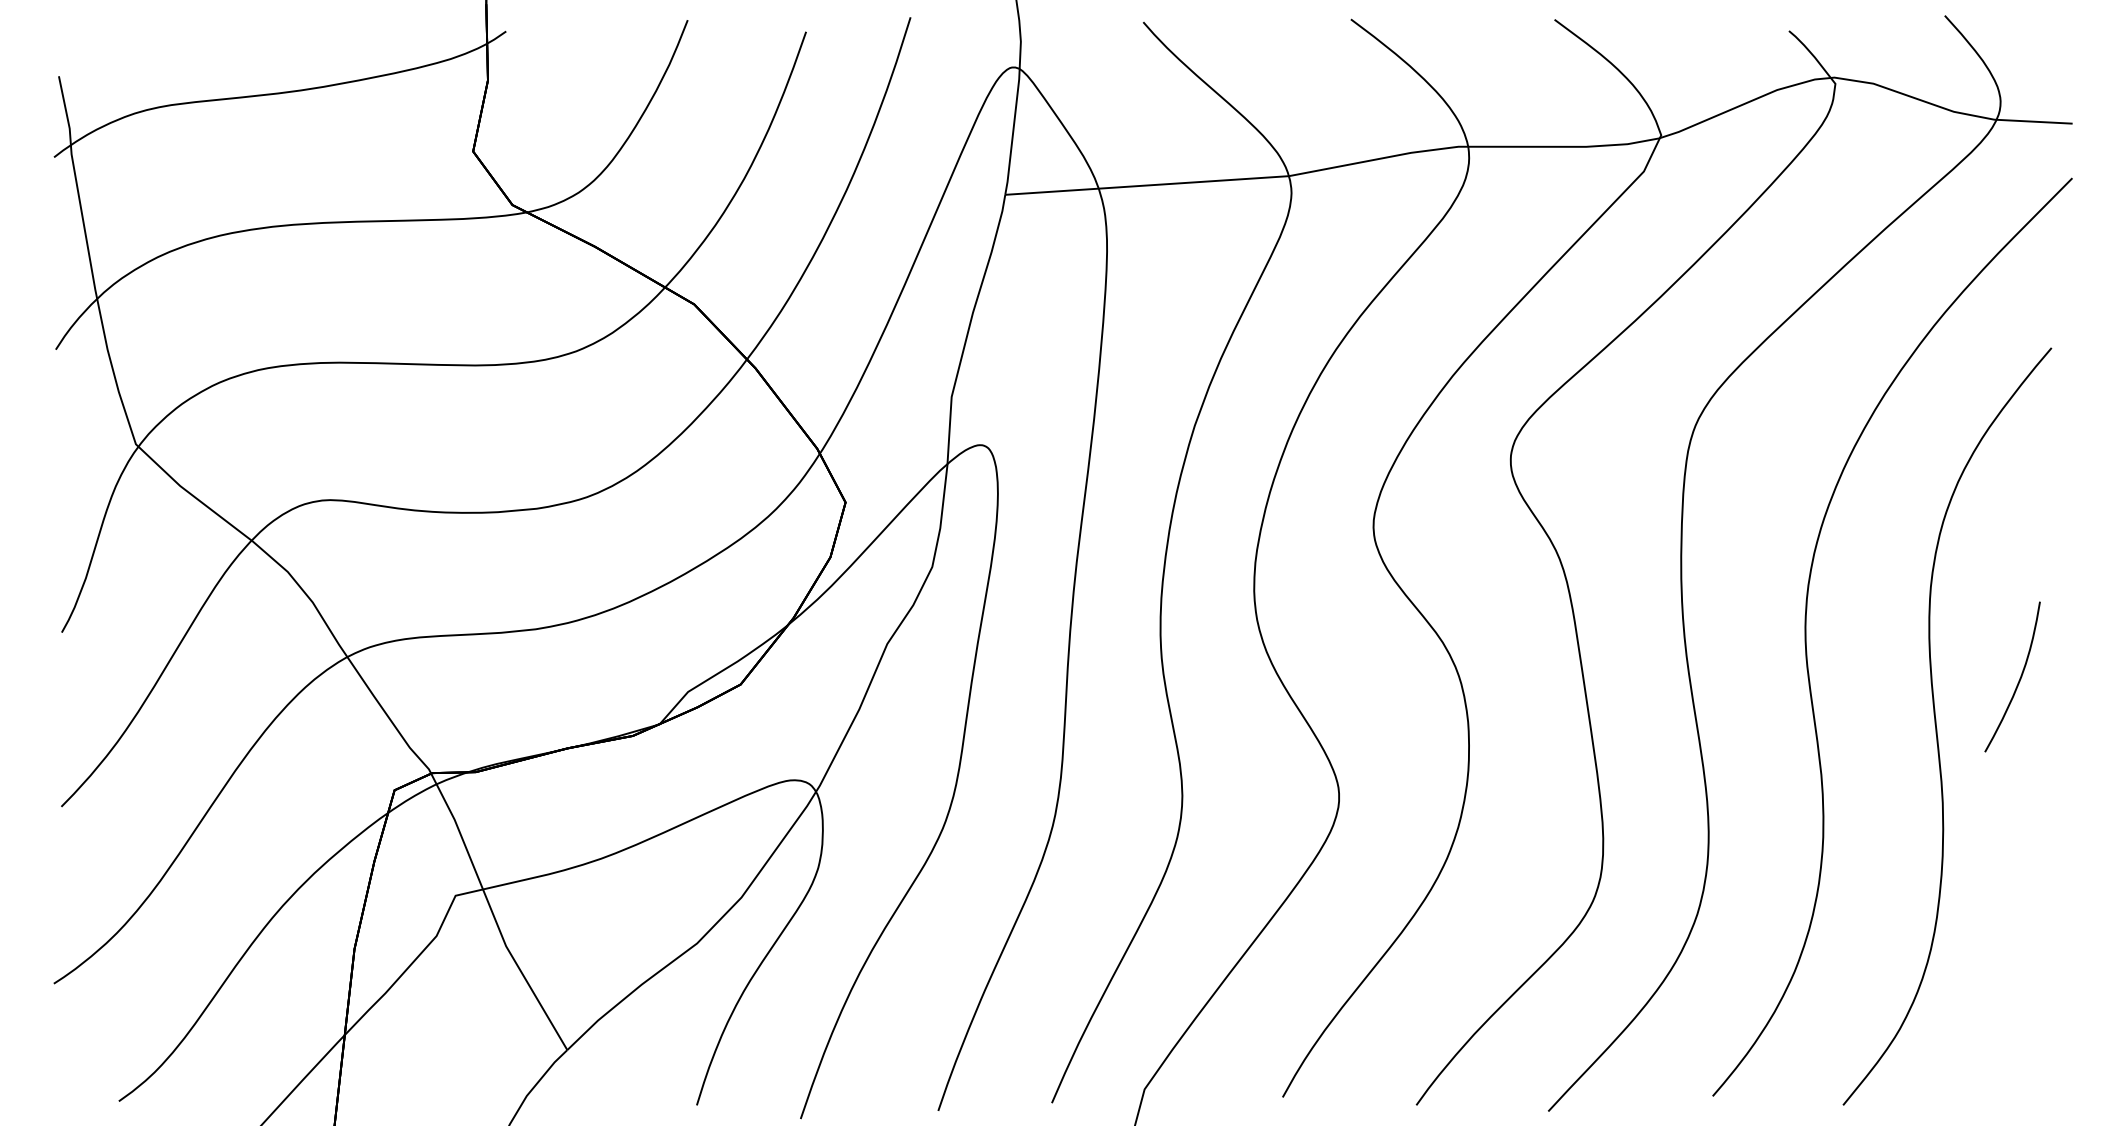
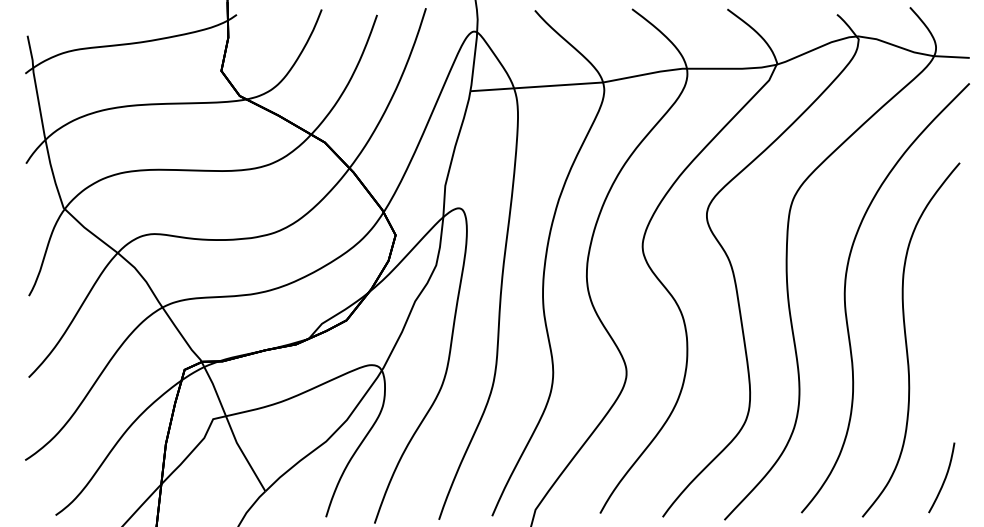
curve: (2018, 676) -> (944, 477), moved

